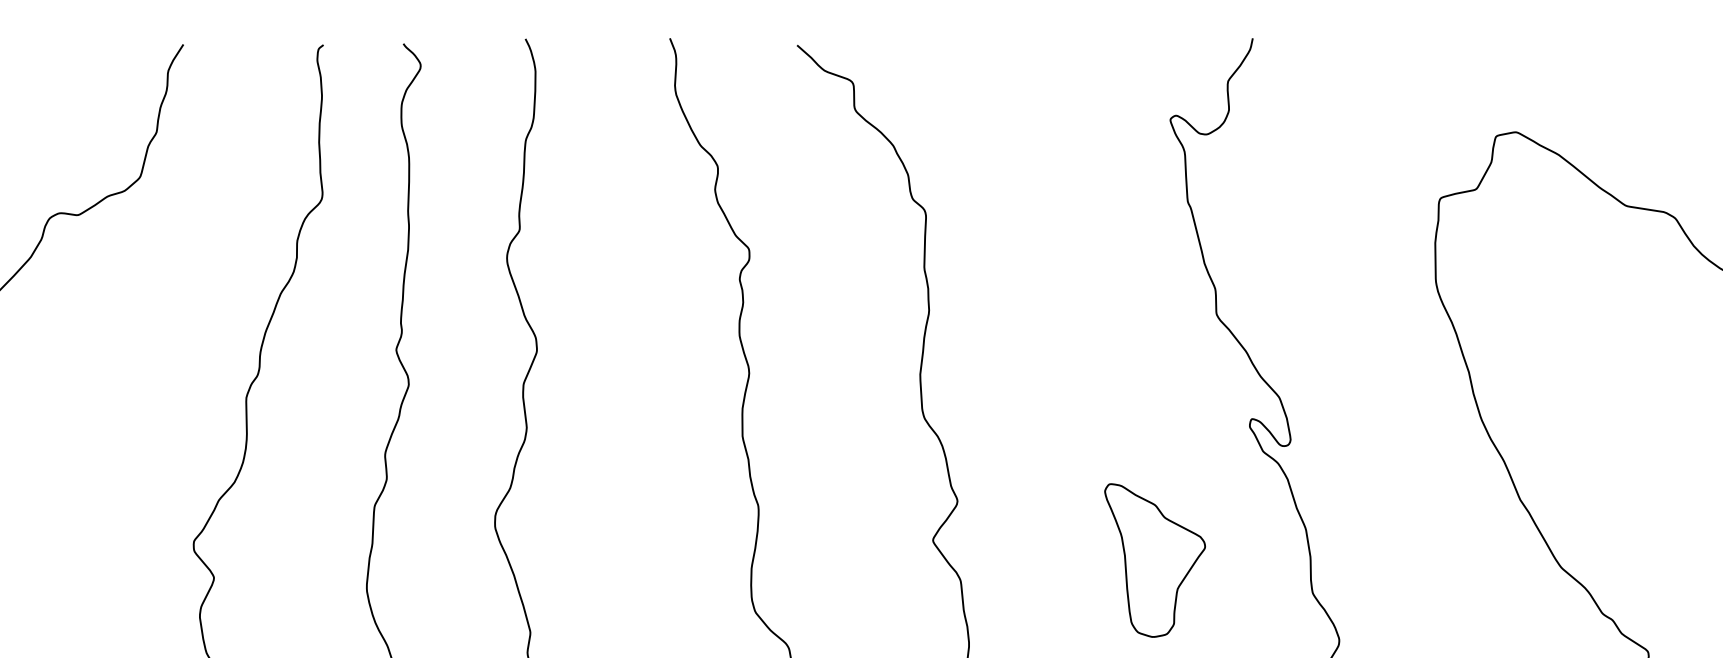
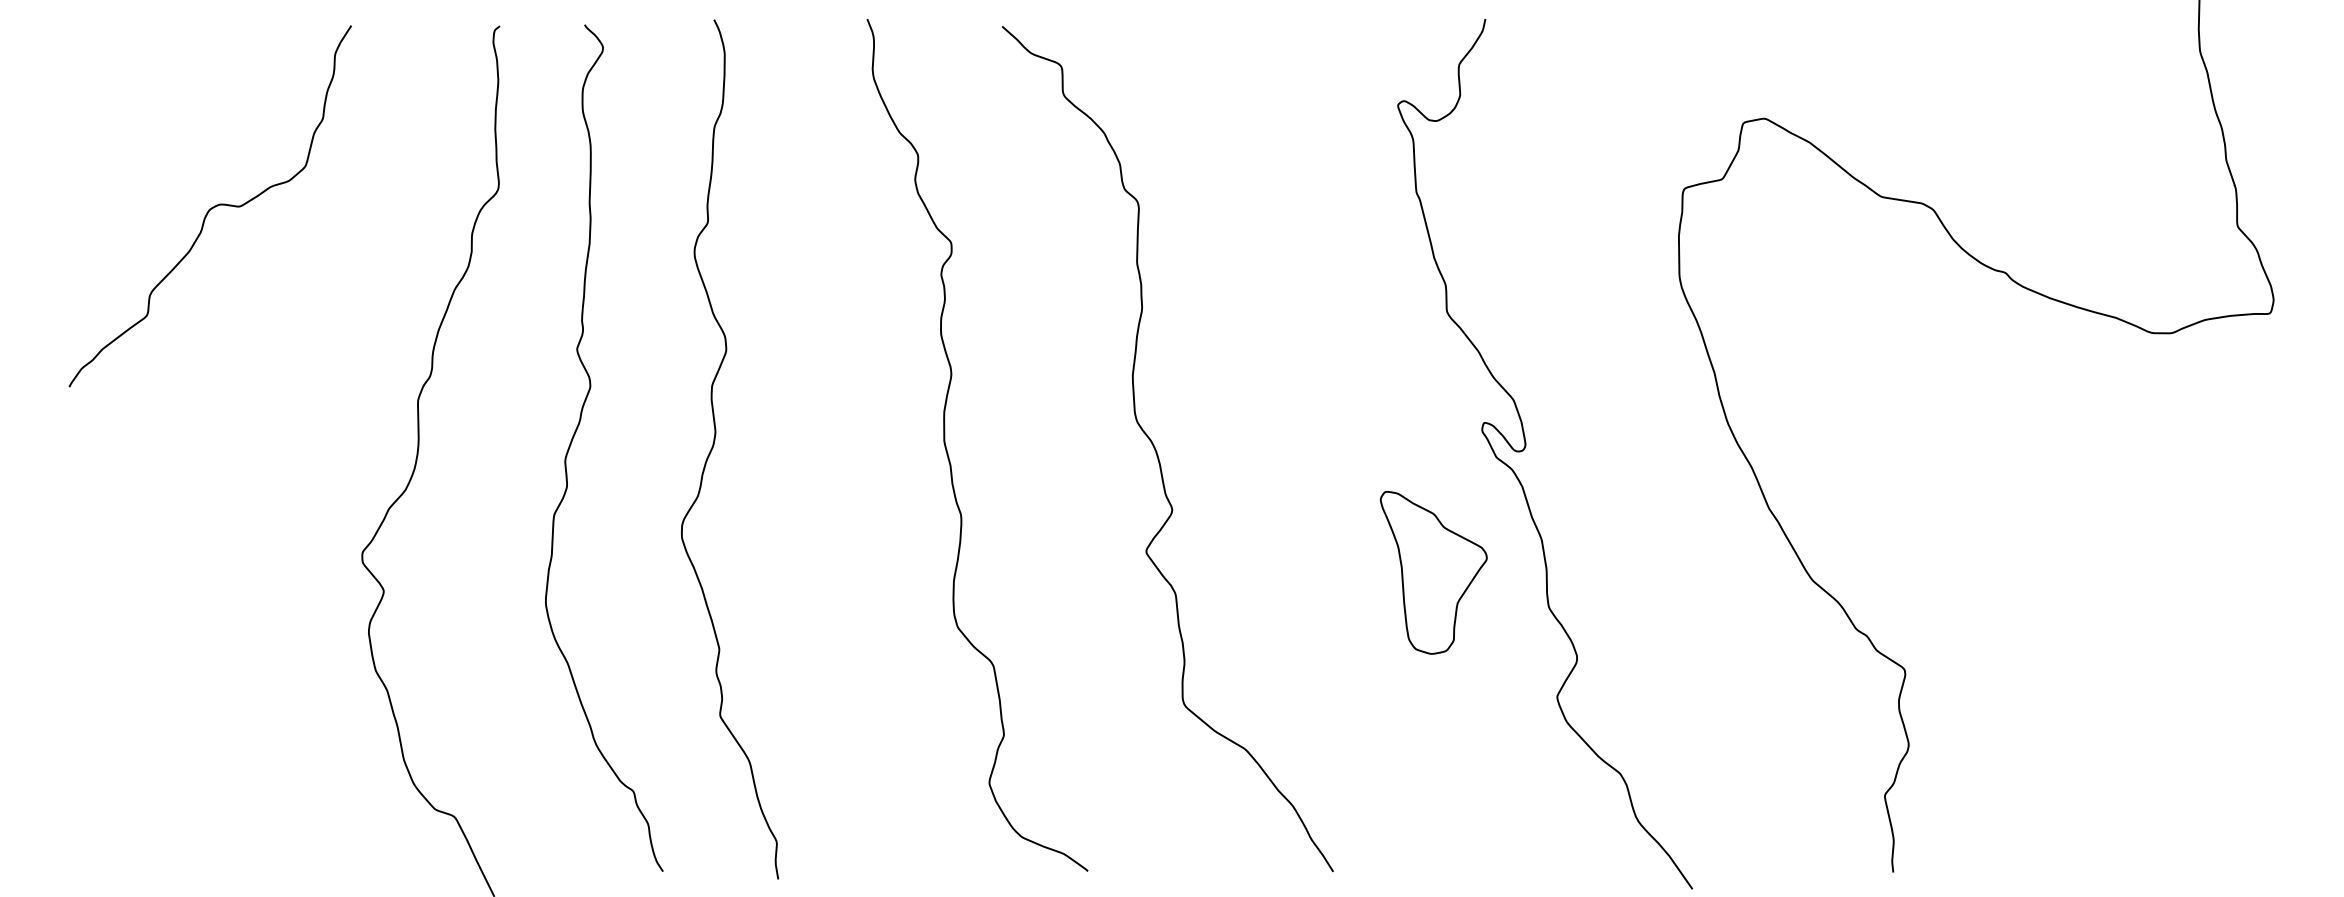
part: (1154, 560) -> (1433, 572), moved

